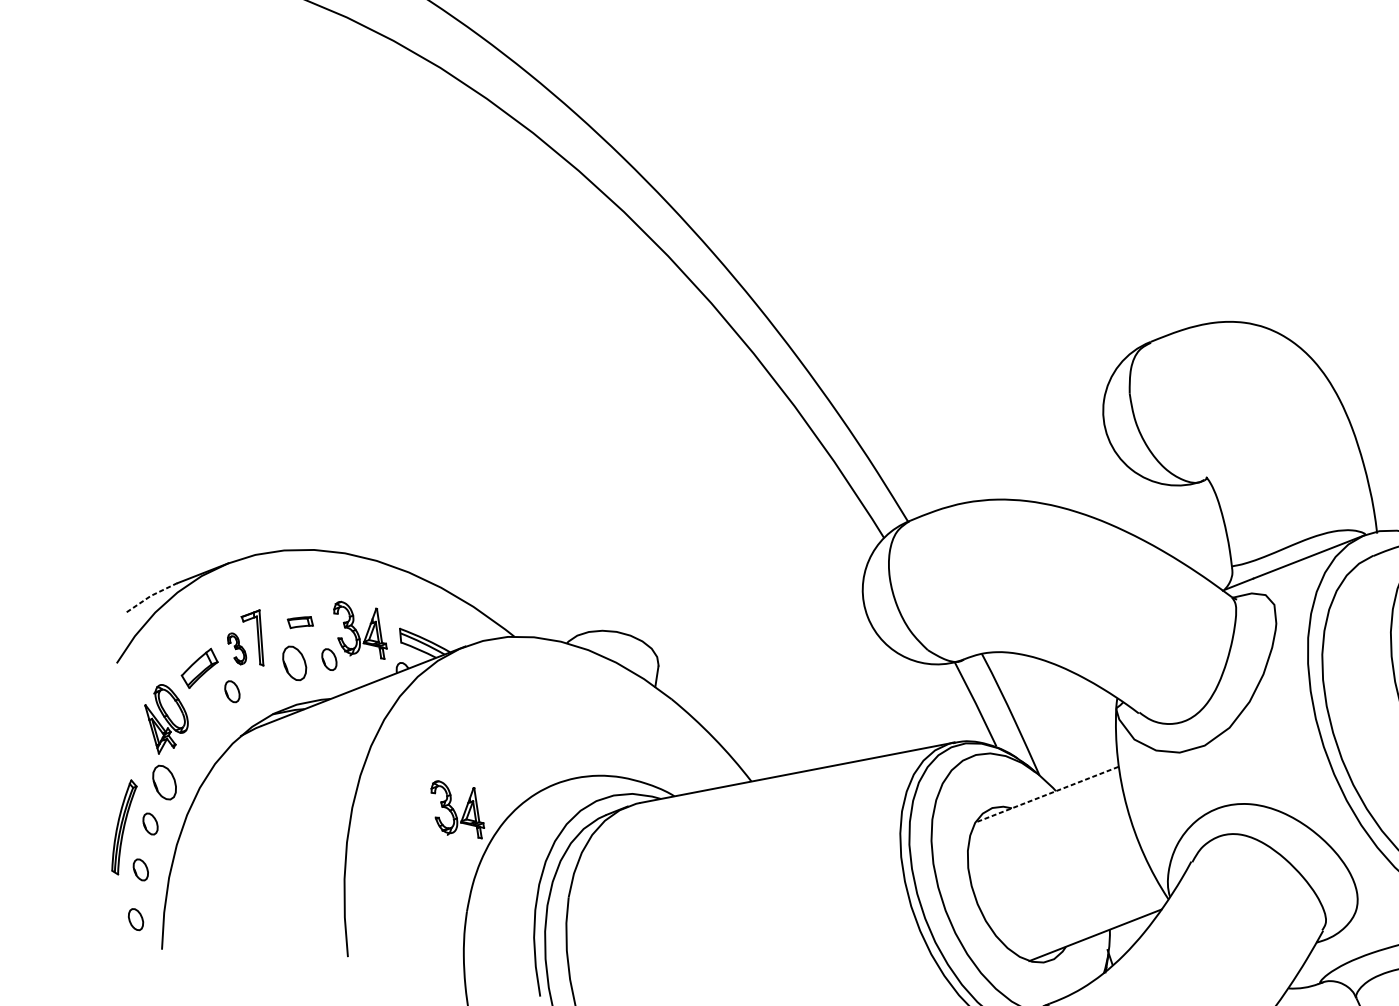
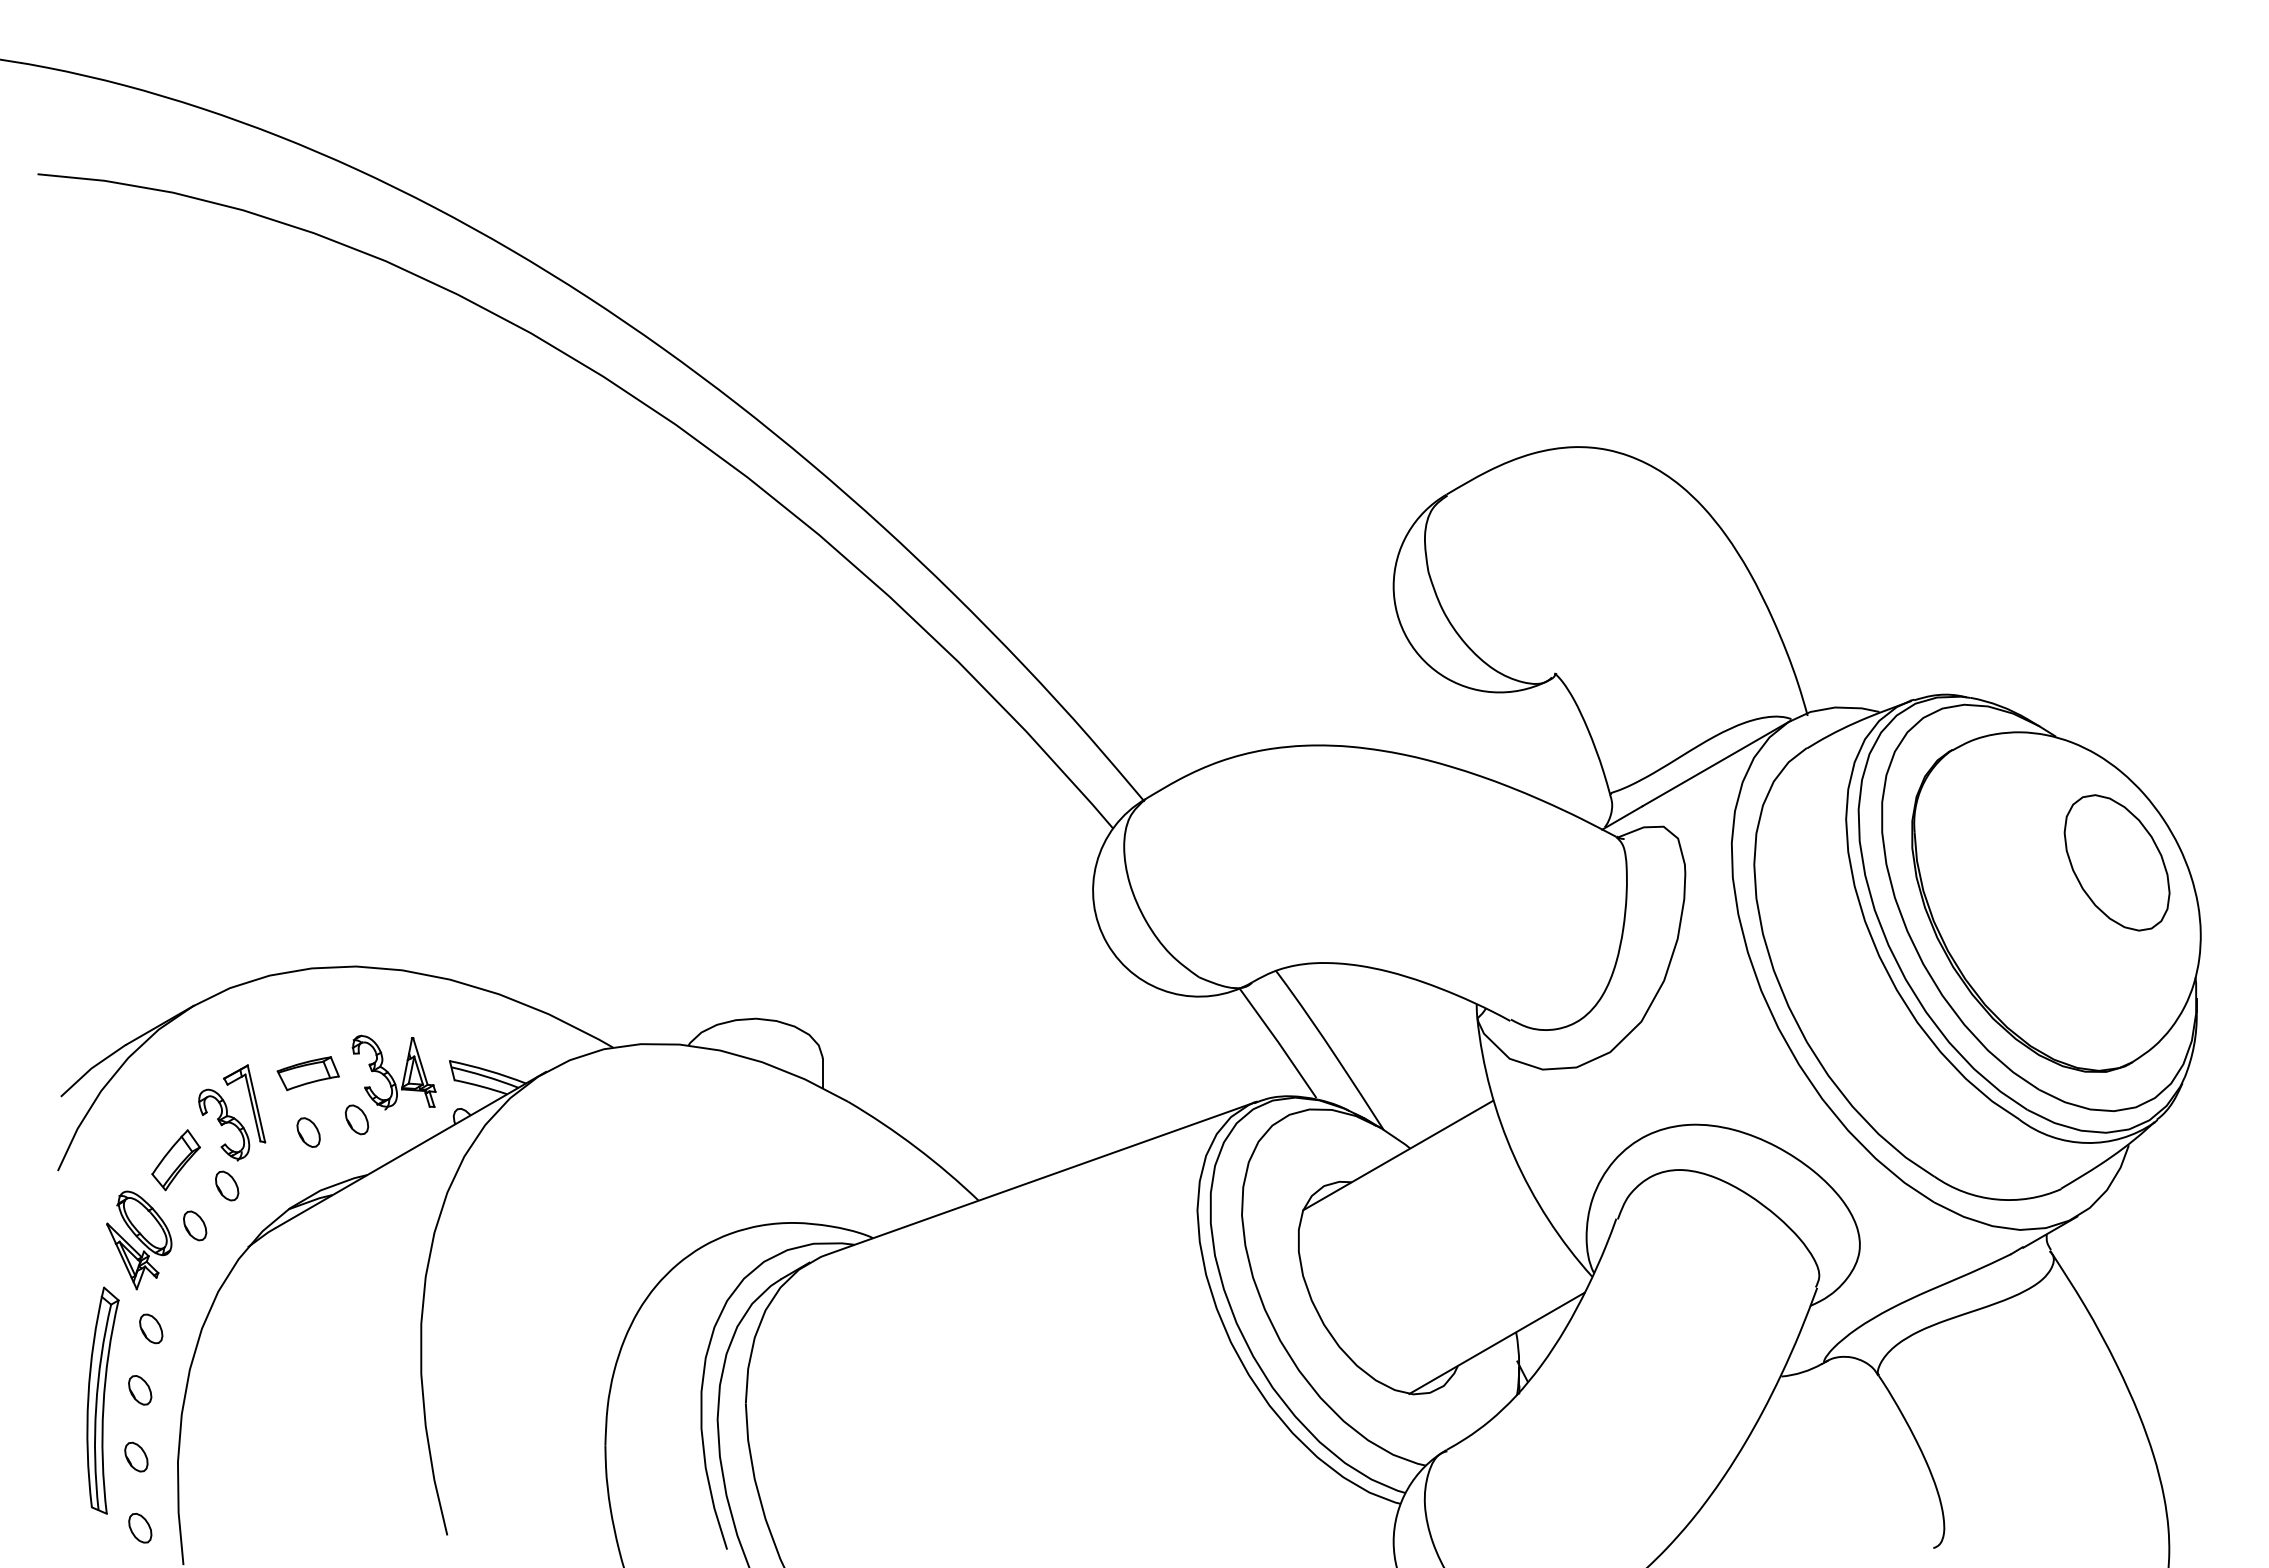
line: (151, 596) -> (92, 1068), dashed -> solid
part: (300, 622) -> (307, 1073), size x1.67
part: (237, 648) -> (224, 1124), size x1.67
part: (294, 663) -> (308, 1132), size x0.62
part: (206, 715) -> (195, 1225), added
part: (164, 782) -> (151, 1328), size x0.62
line: (1047, 794) -> (1398, 1155), dashed -> solid
part: (457, 810) -> (569, 1304), removed
part: (123, 827) -> (102, 1400), size x1.67

